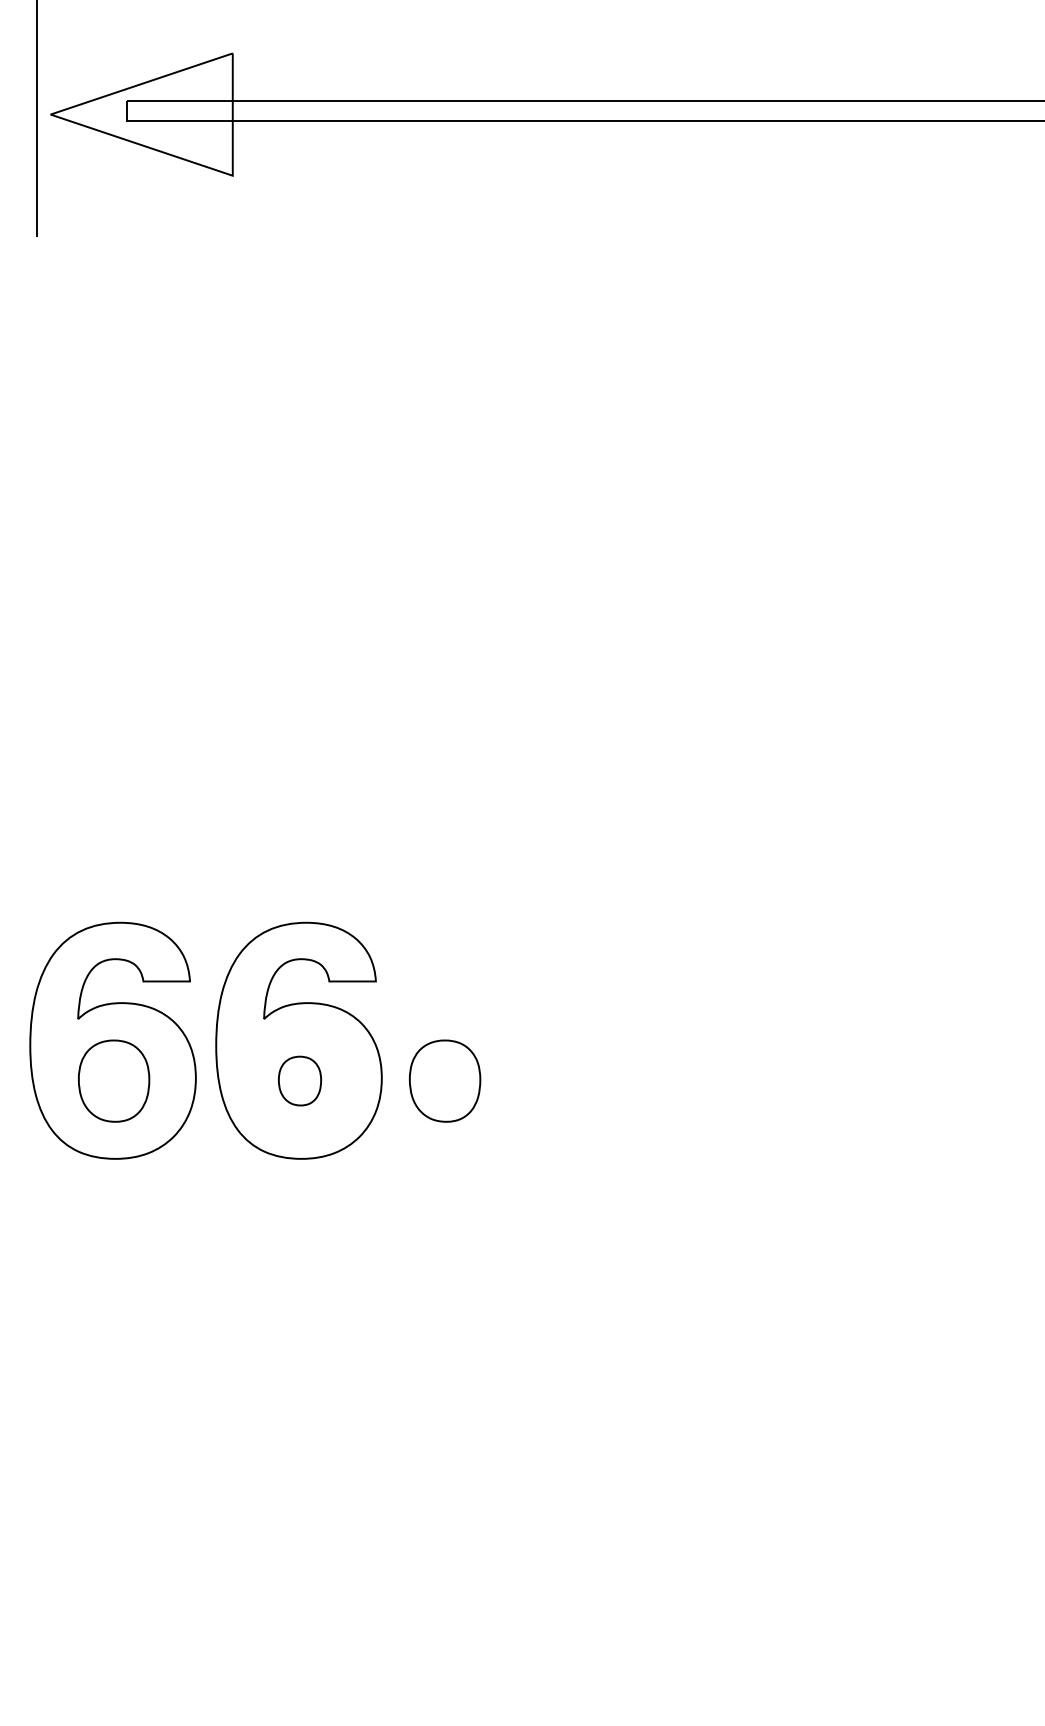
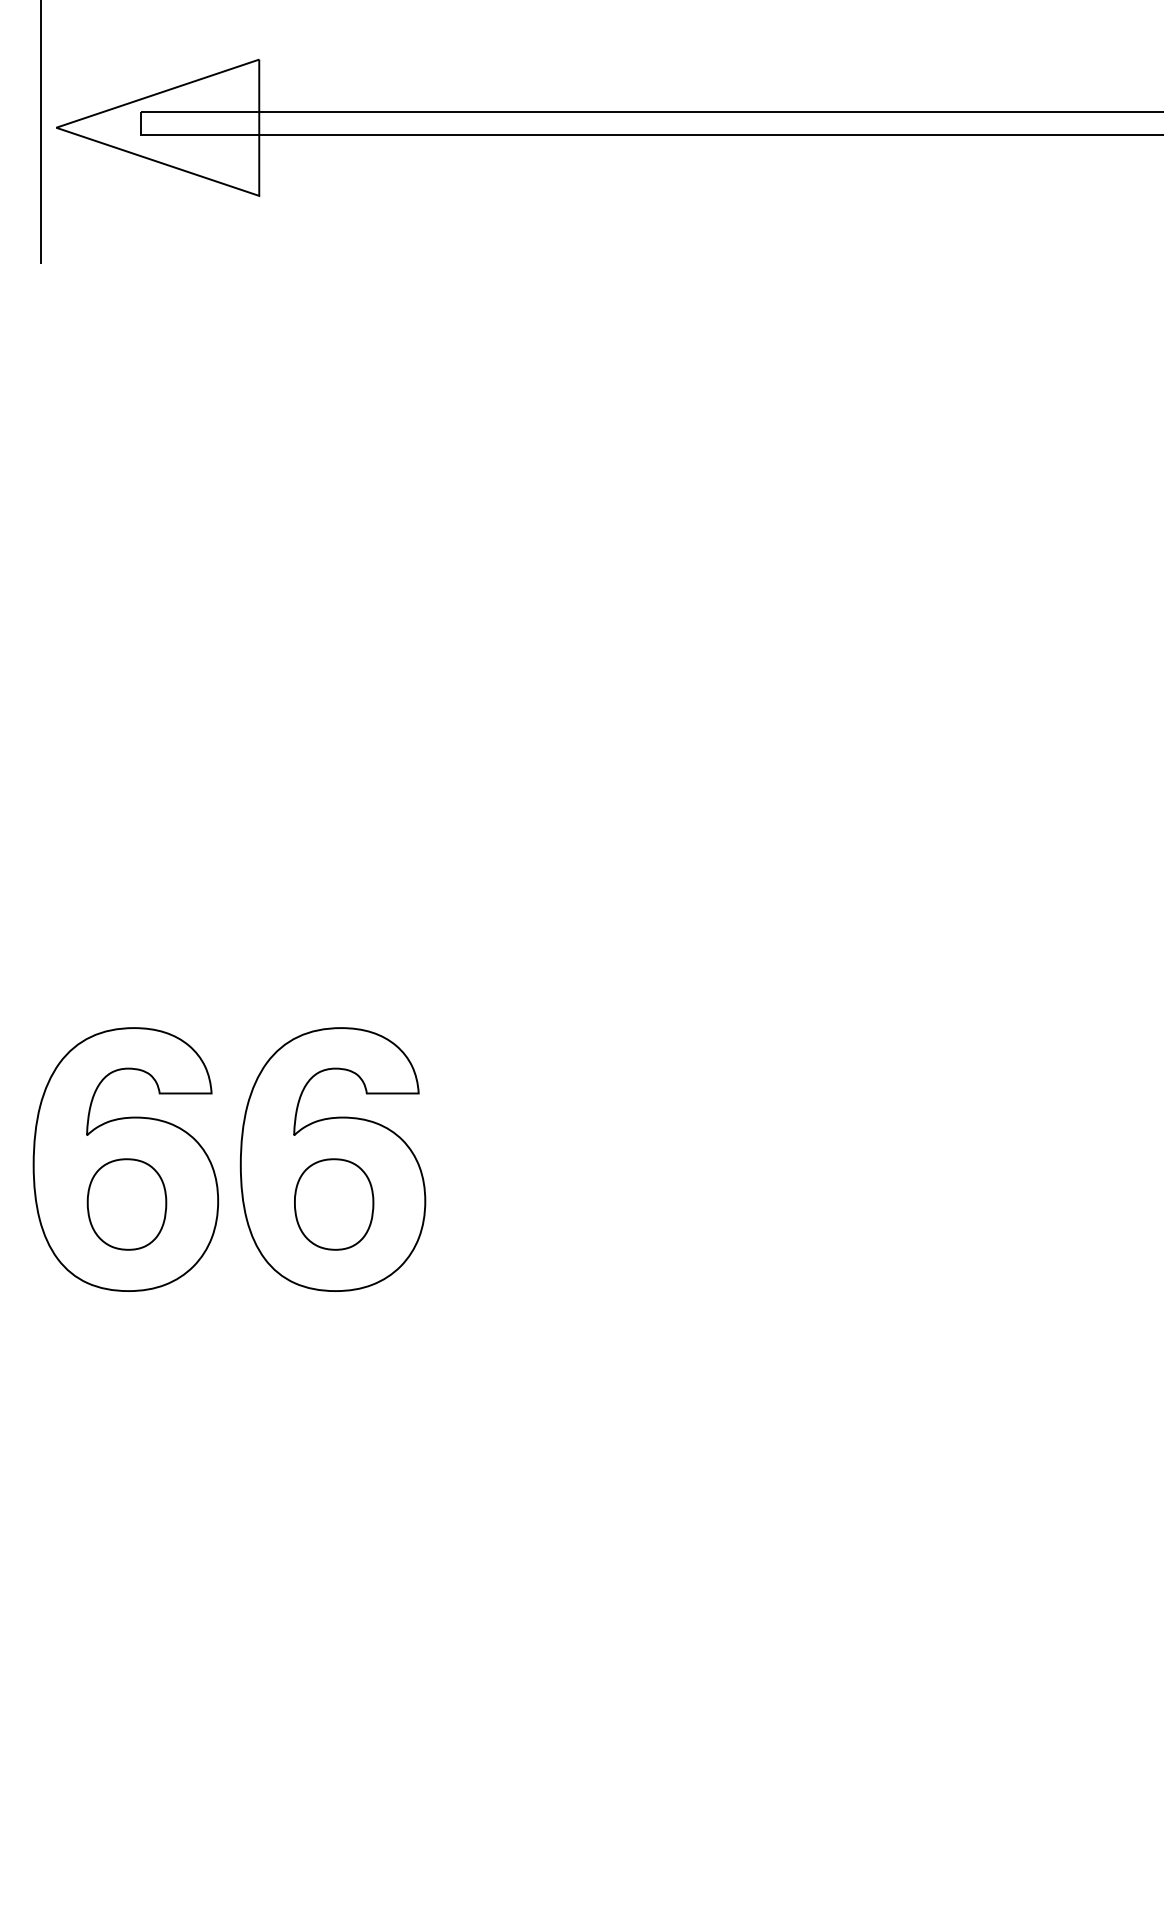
part: (299, 1080) -> (333, 1203), size x1.67
part: (445, 1080) -> (496, 1203), removed

